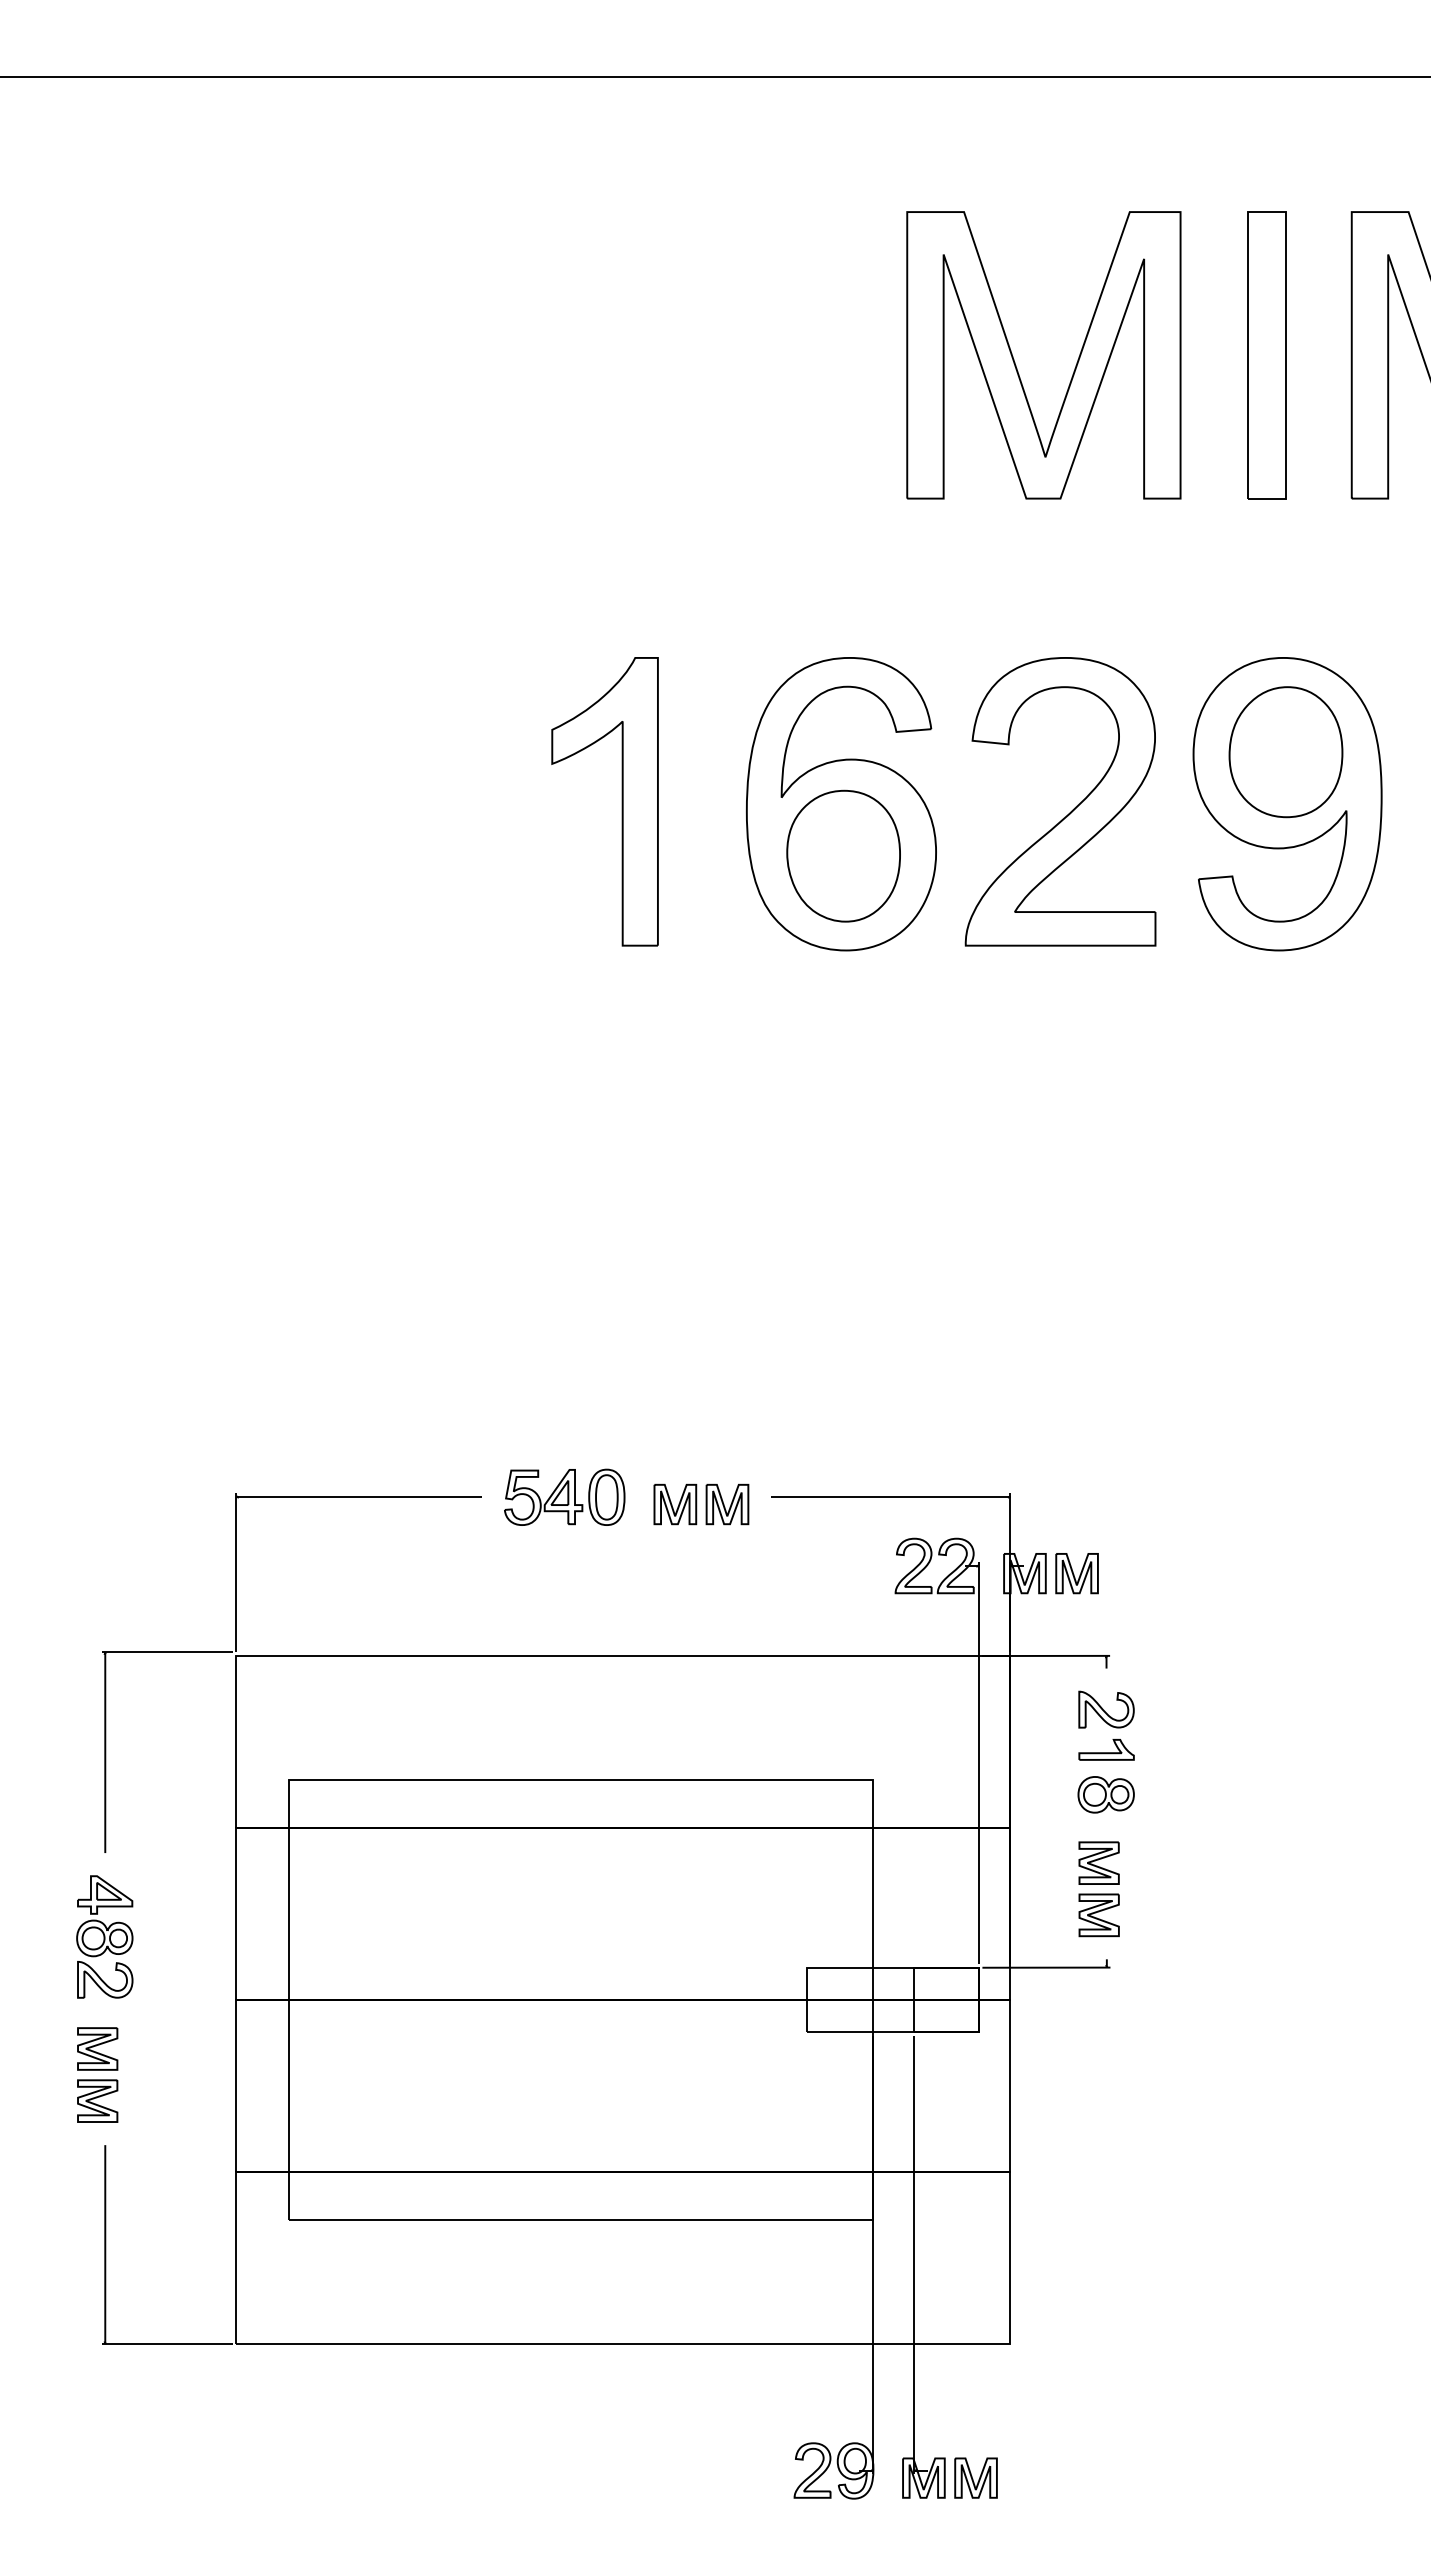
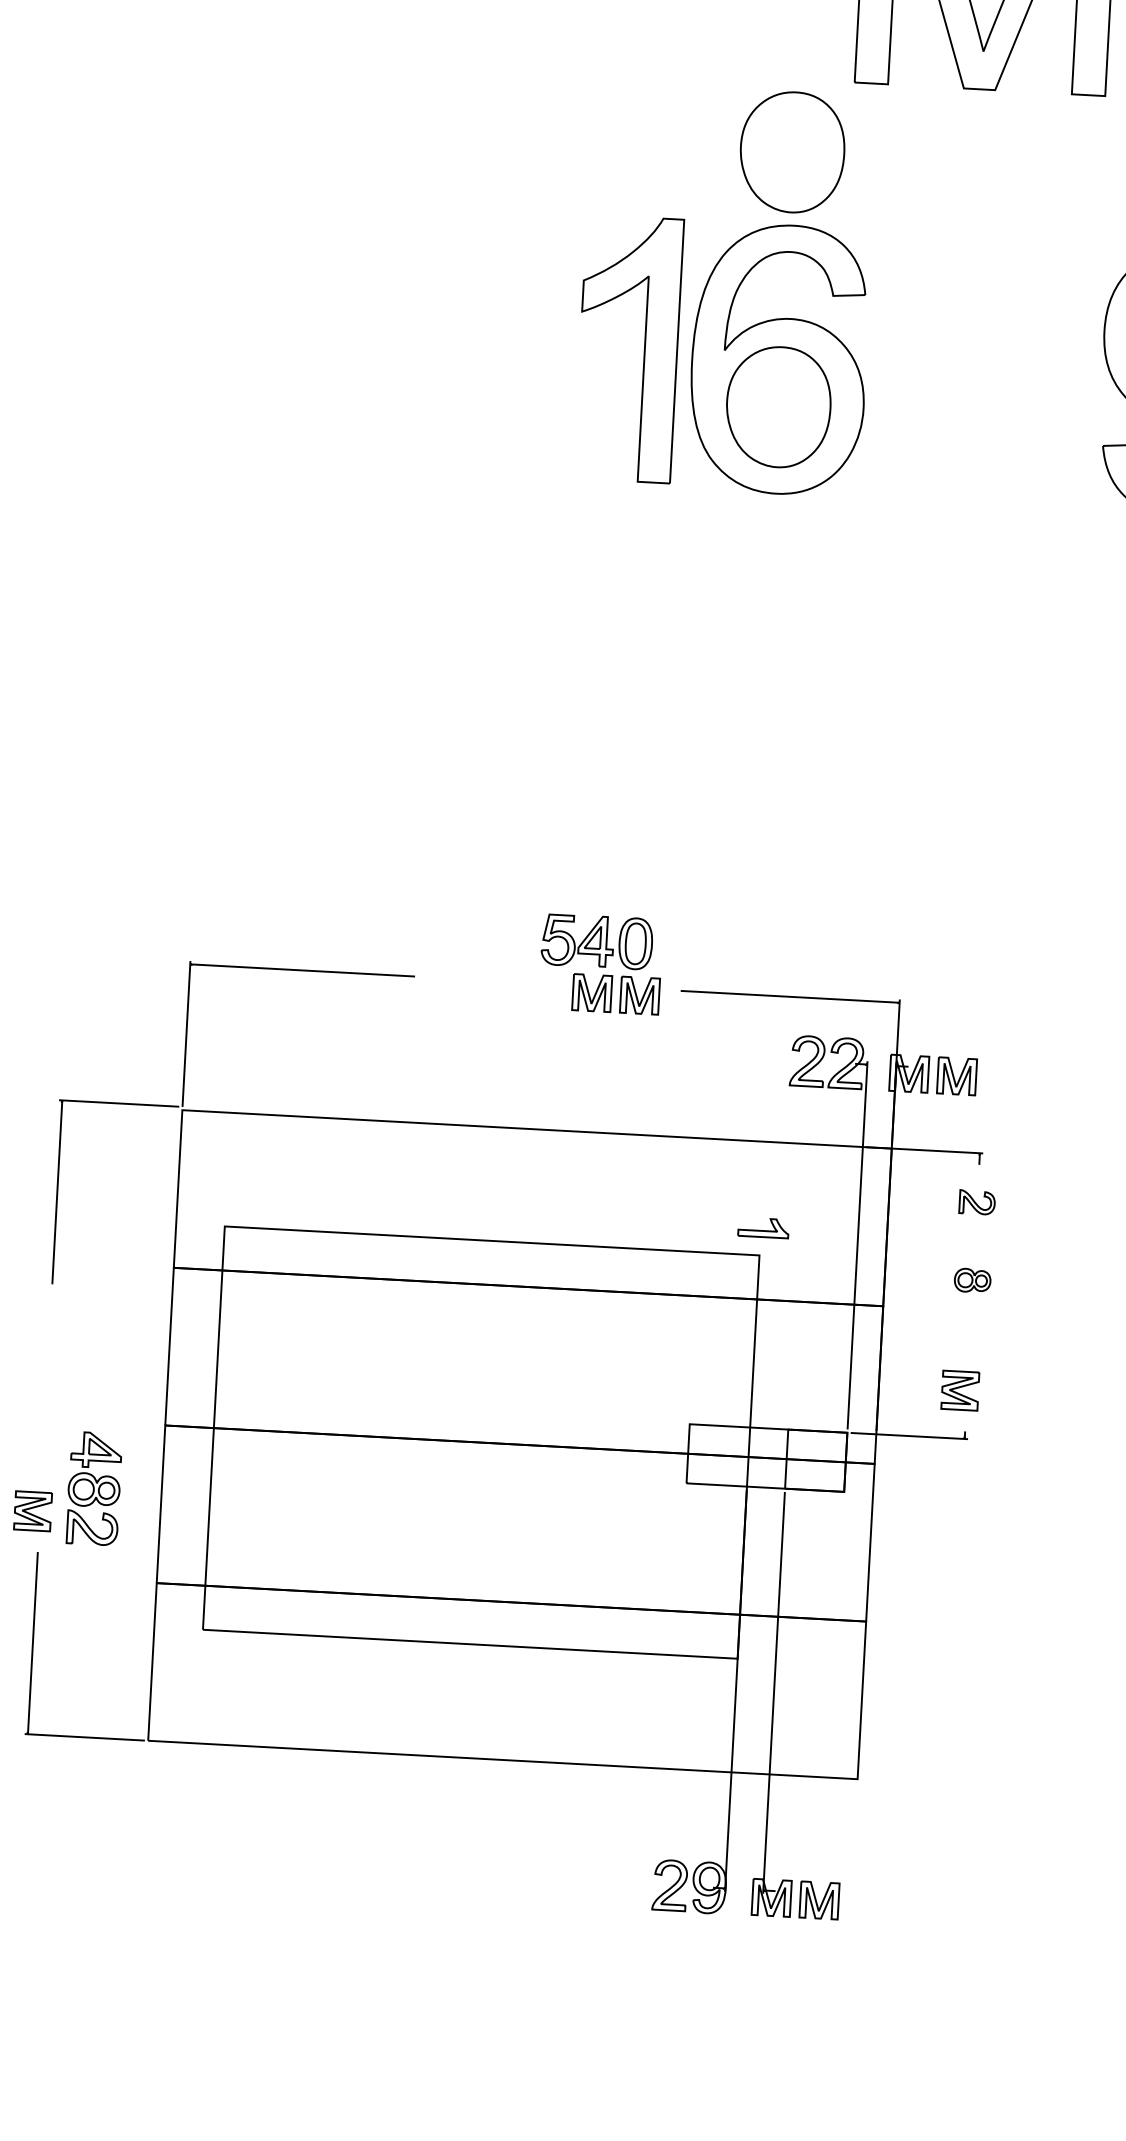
part: (843, 577) -> (792, 151), added
part: (621, 801) -> (643, 349), moved
part: (1070, 811) -> (988, 377), removed
part: (564, 1496) -> (597, 940), moved
part: (1106, 1709) -> (977, 1202), size x0.7
part: (1106, 1749) -> (763, 1227), moved
part: (1105, 1794) -> (972, 1280), size x0.7
part: (1098, 1862) -> (962, 1342), removed
part: (104, 1936) -> (93, 1488), moved
part: (97, 2048) -> (35, 1463), removed

